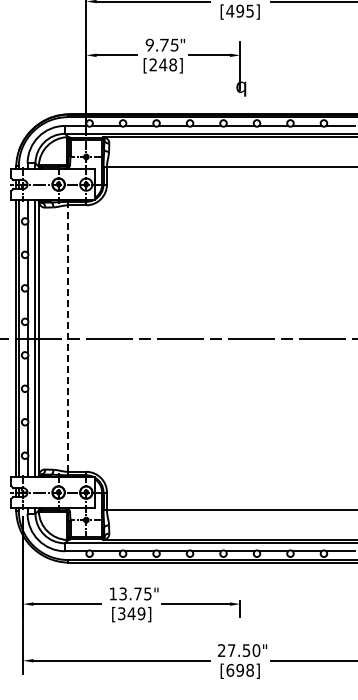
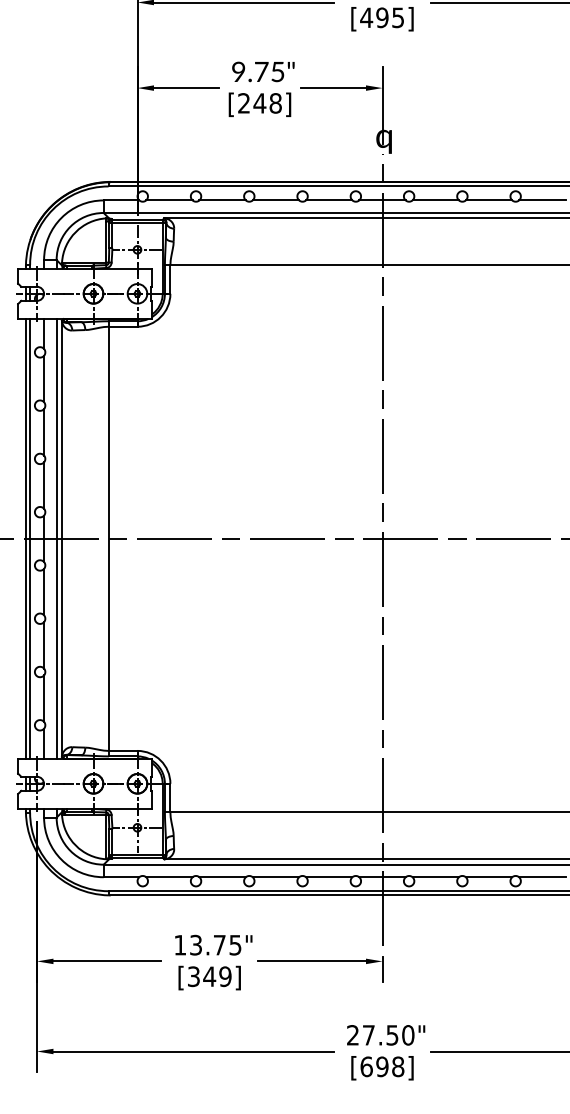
line: (68, 338) -> (109, 538), dashed -> solid
line: (240, 345) -> (382, 549), added

